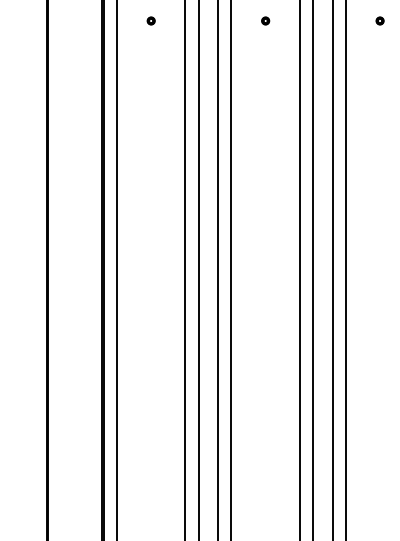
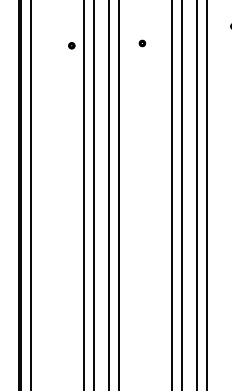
part: (150, 20) -> (71, 45), moved
part: (265, 20) -> (142, 43), moved

